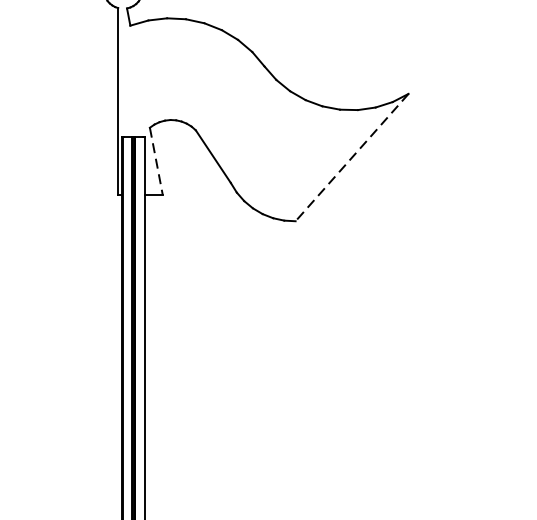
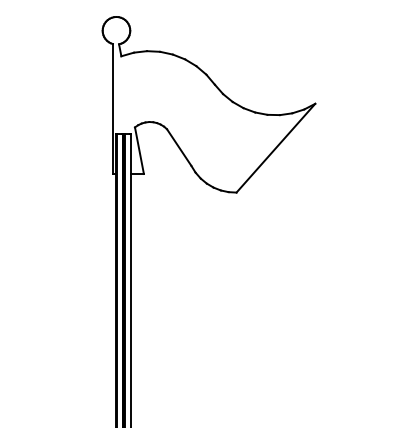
line: (351, 157) -> (275, 148), dashed -> solid
line: (156, 160) -> (139, 150), dashed -> solid

